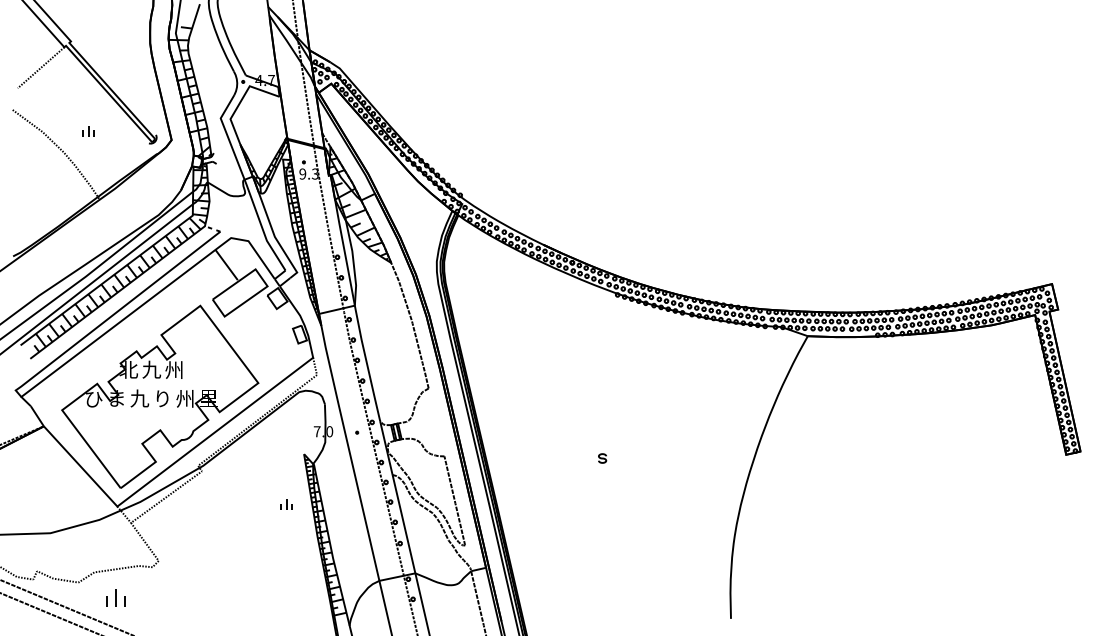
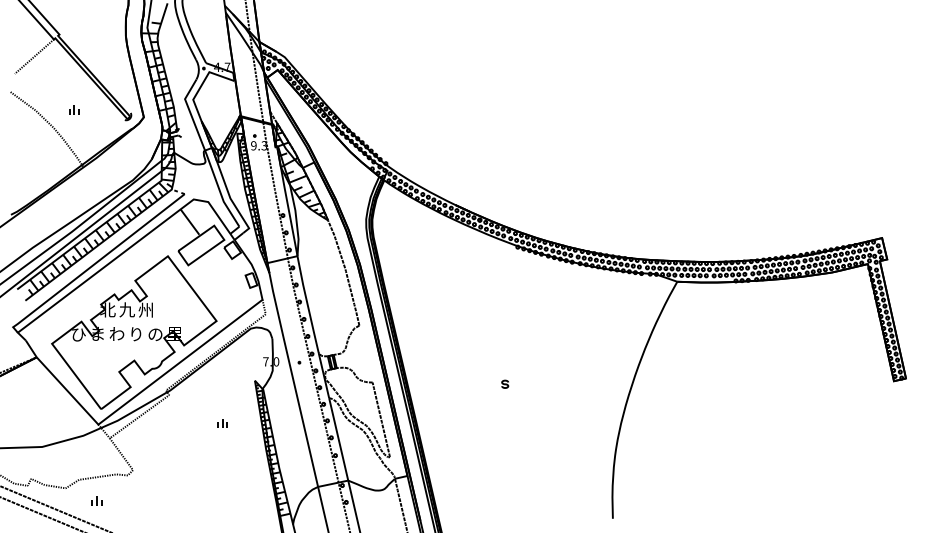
text: (139, 398) -> (116, 333), 九 -> わ
text: (184, 398) -> (154, 333), 州 -> の
part: (286, 504) -> (222, 422), moved
part: (115, 597) -> (96, 500), size x0.62

